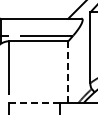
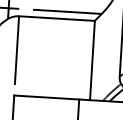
line: (68, 72) -> (92, 60), dashed -> solid
line: (34, 103) -> (46, 98), dashed -> solid

